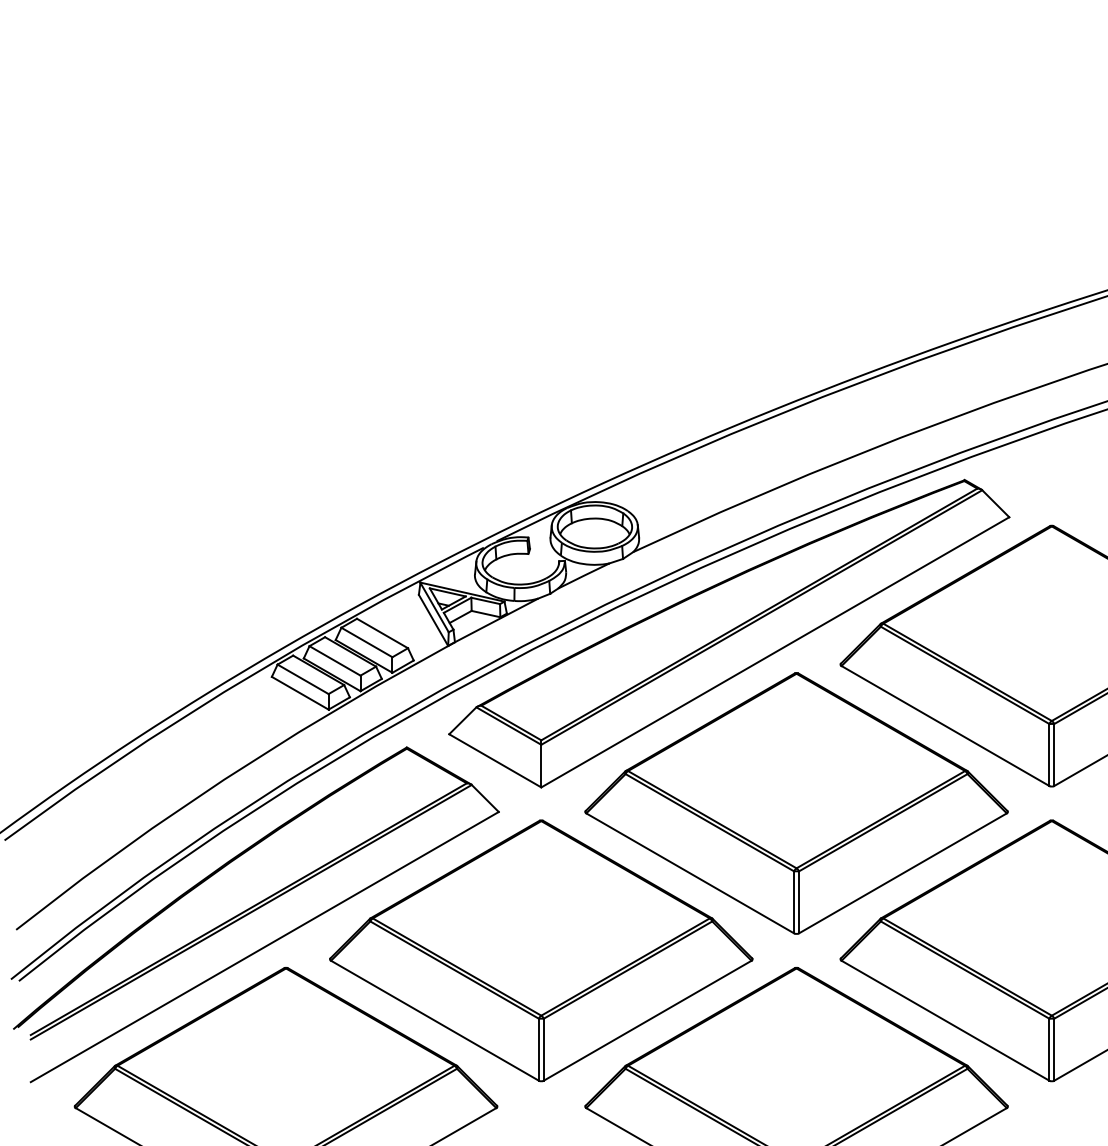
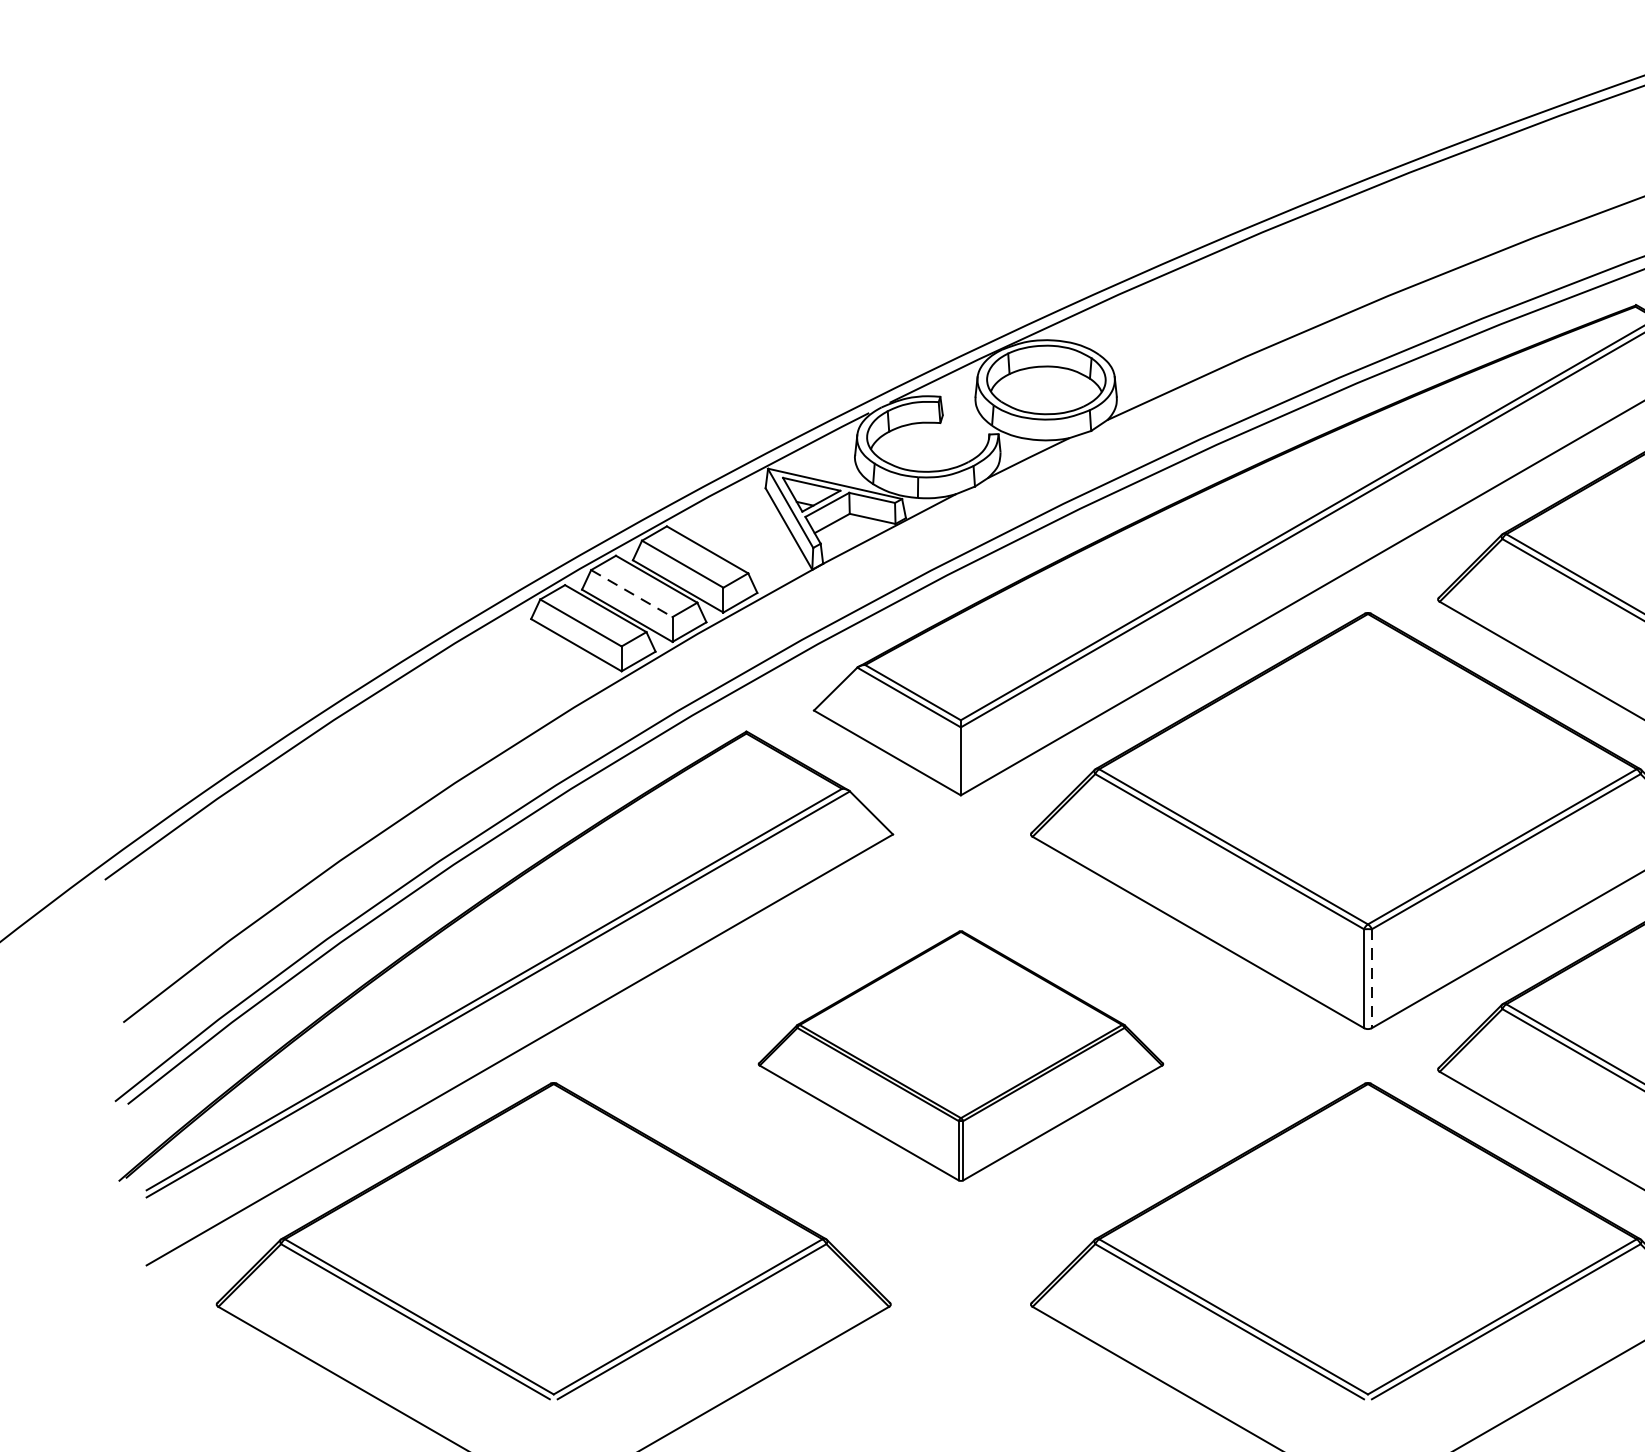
line: (335, 661) -> (632, 594), solid -> dashed
line: (799, 902) -> (1372, 978), solid -> dashed
part: (541, 950) -> (961, 1055), size x0.6

